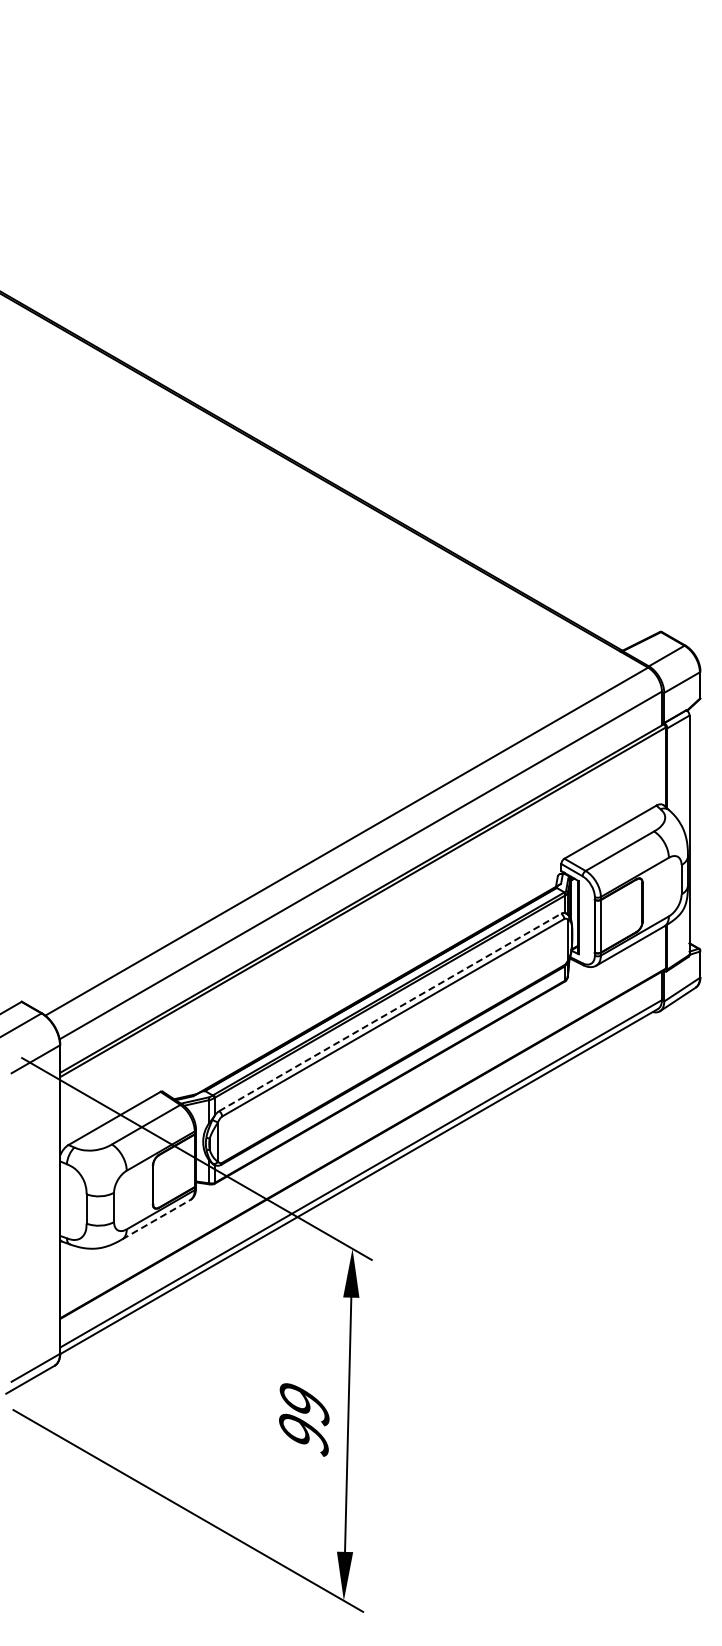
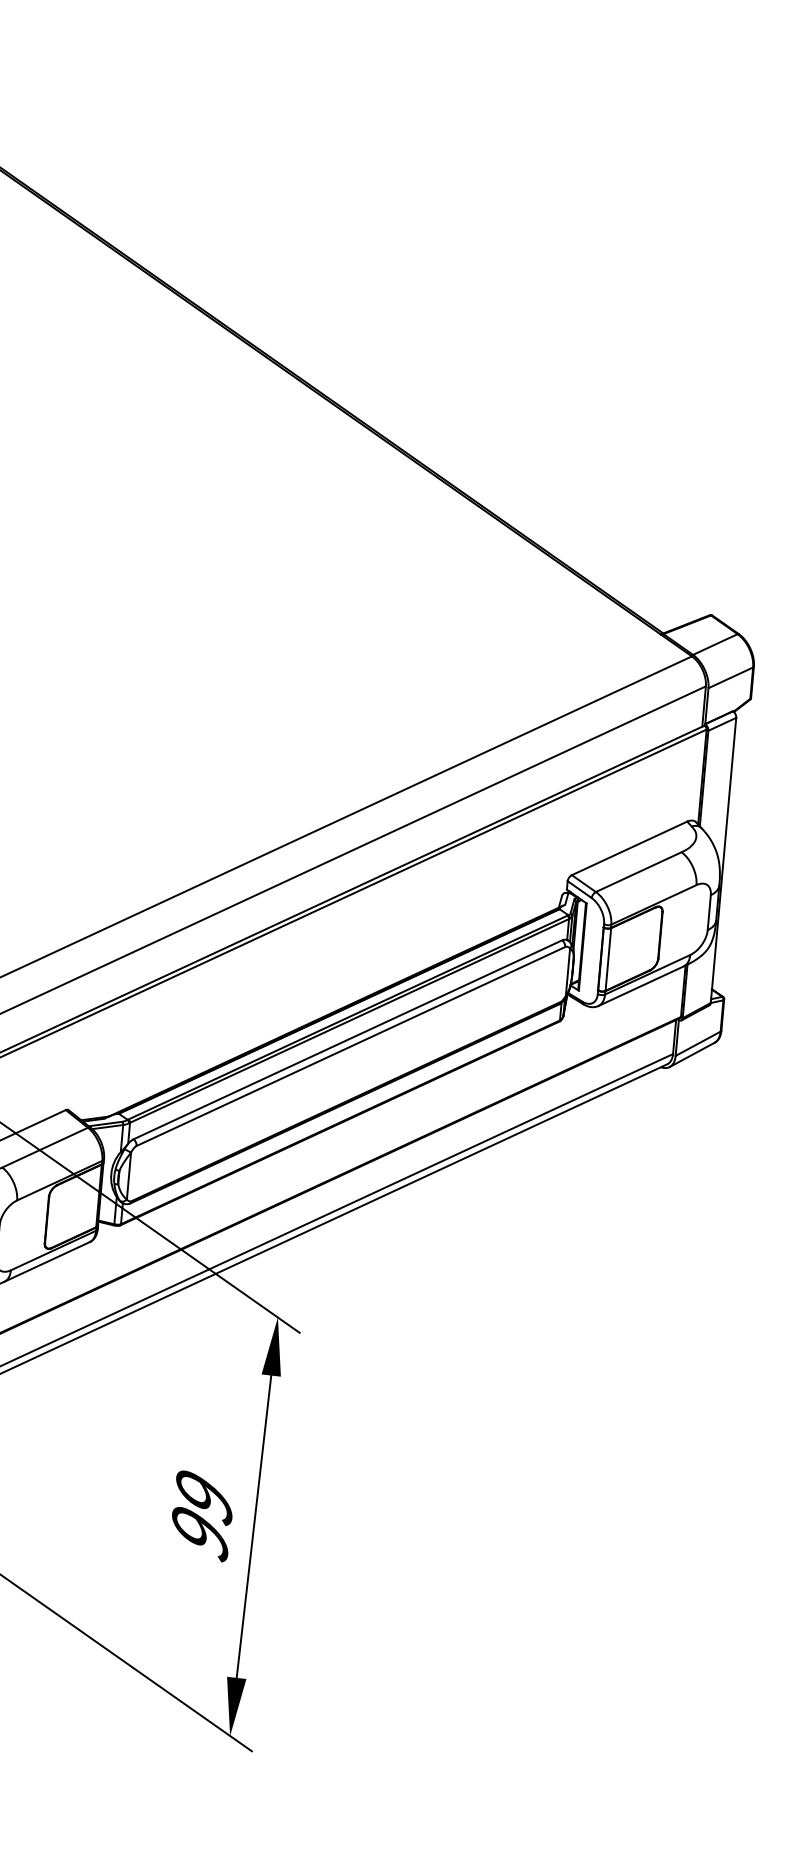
line: (390, 1012) -> (348, 1039), dashed -> solid
line: (156, 1219) -> (47, 1261), dashed -> solid

